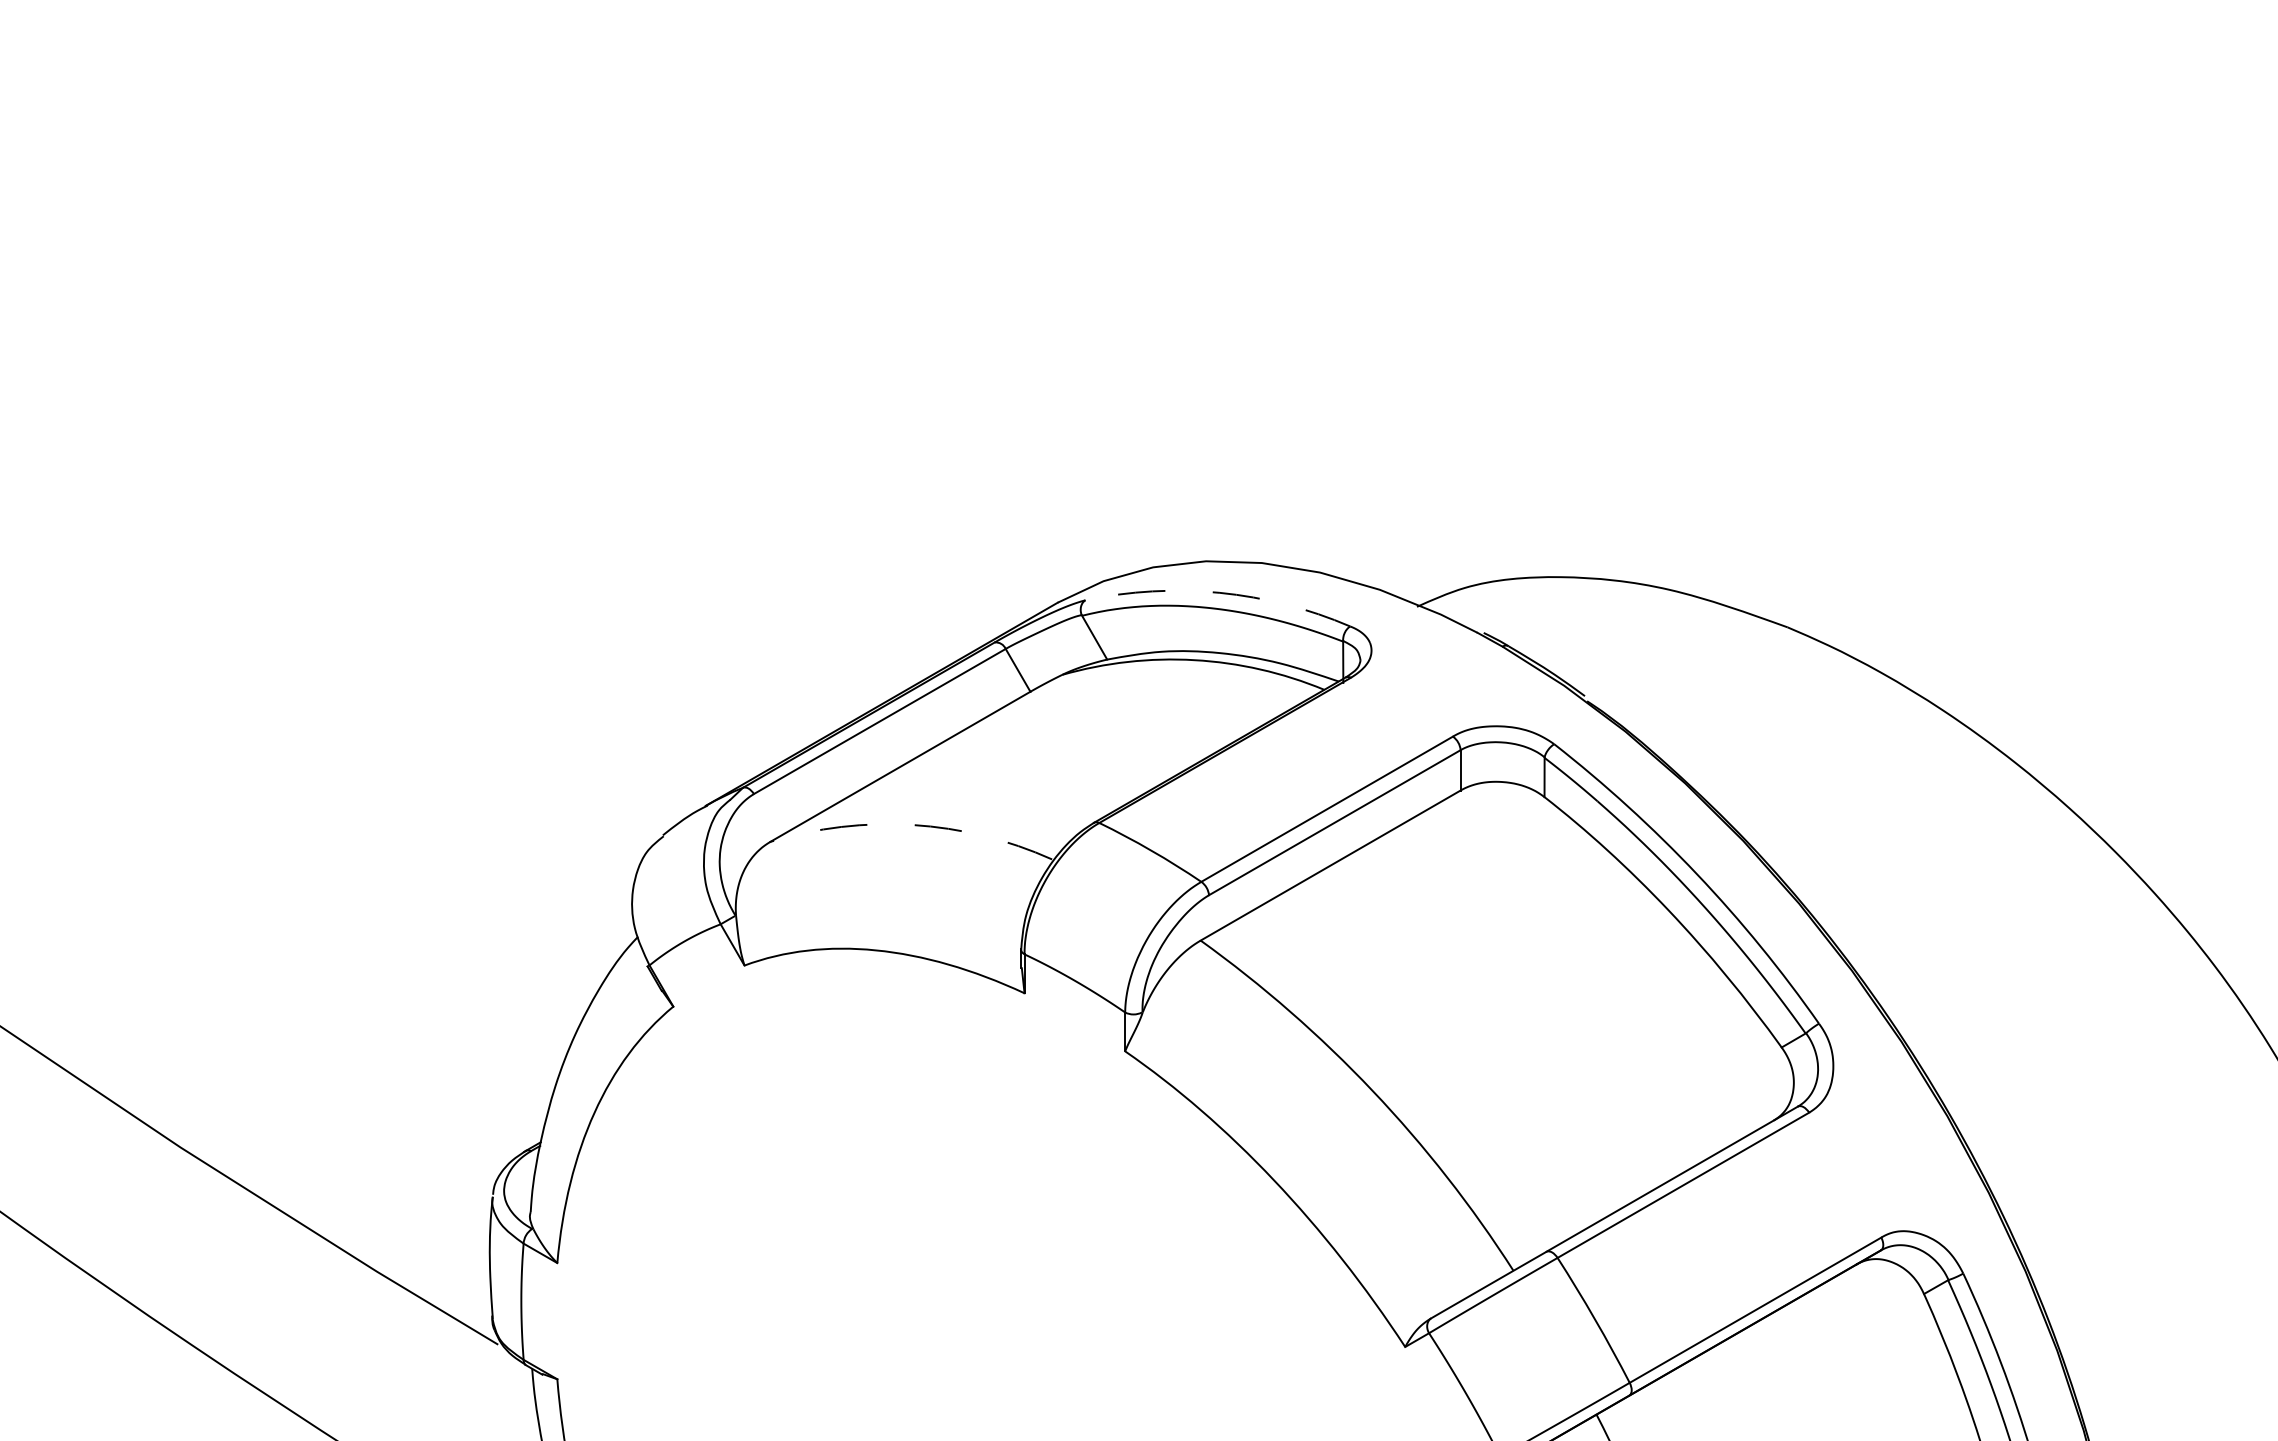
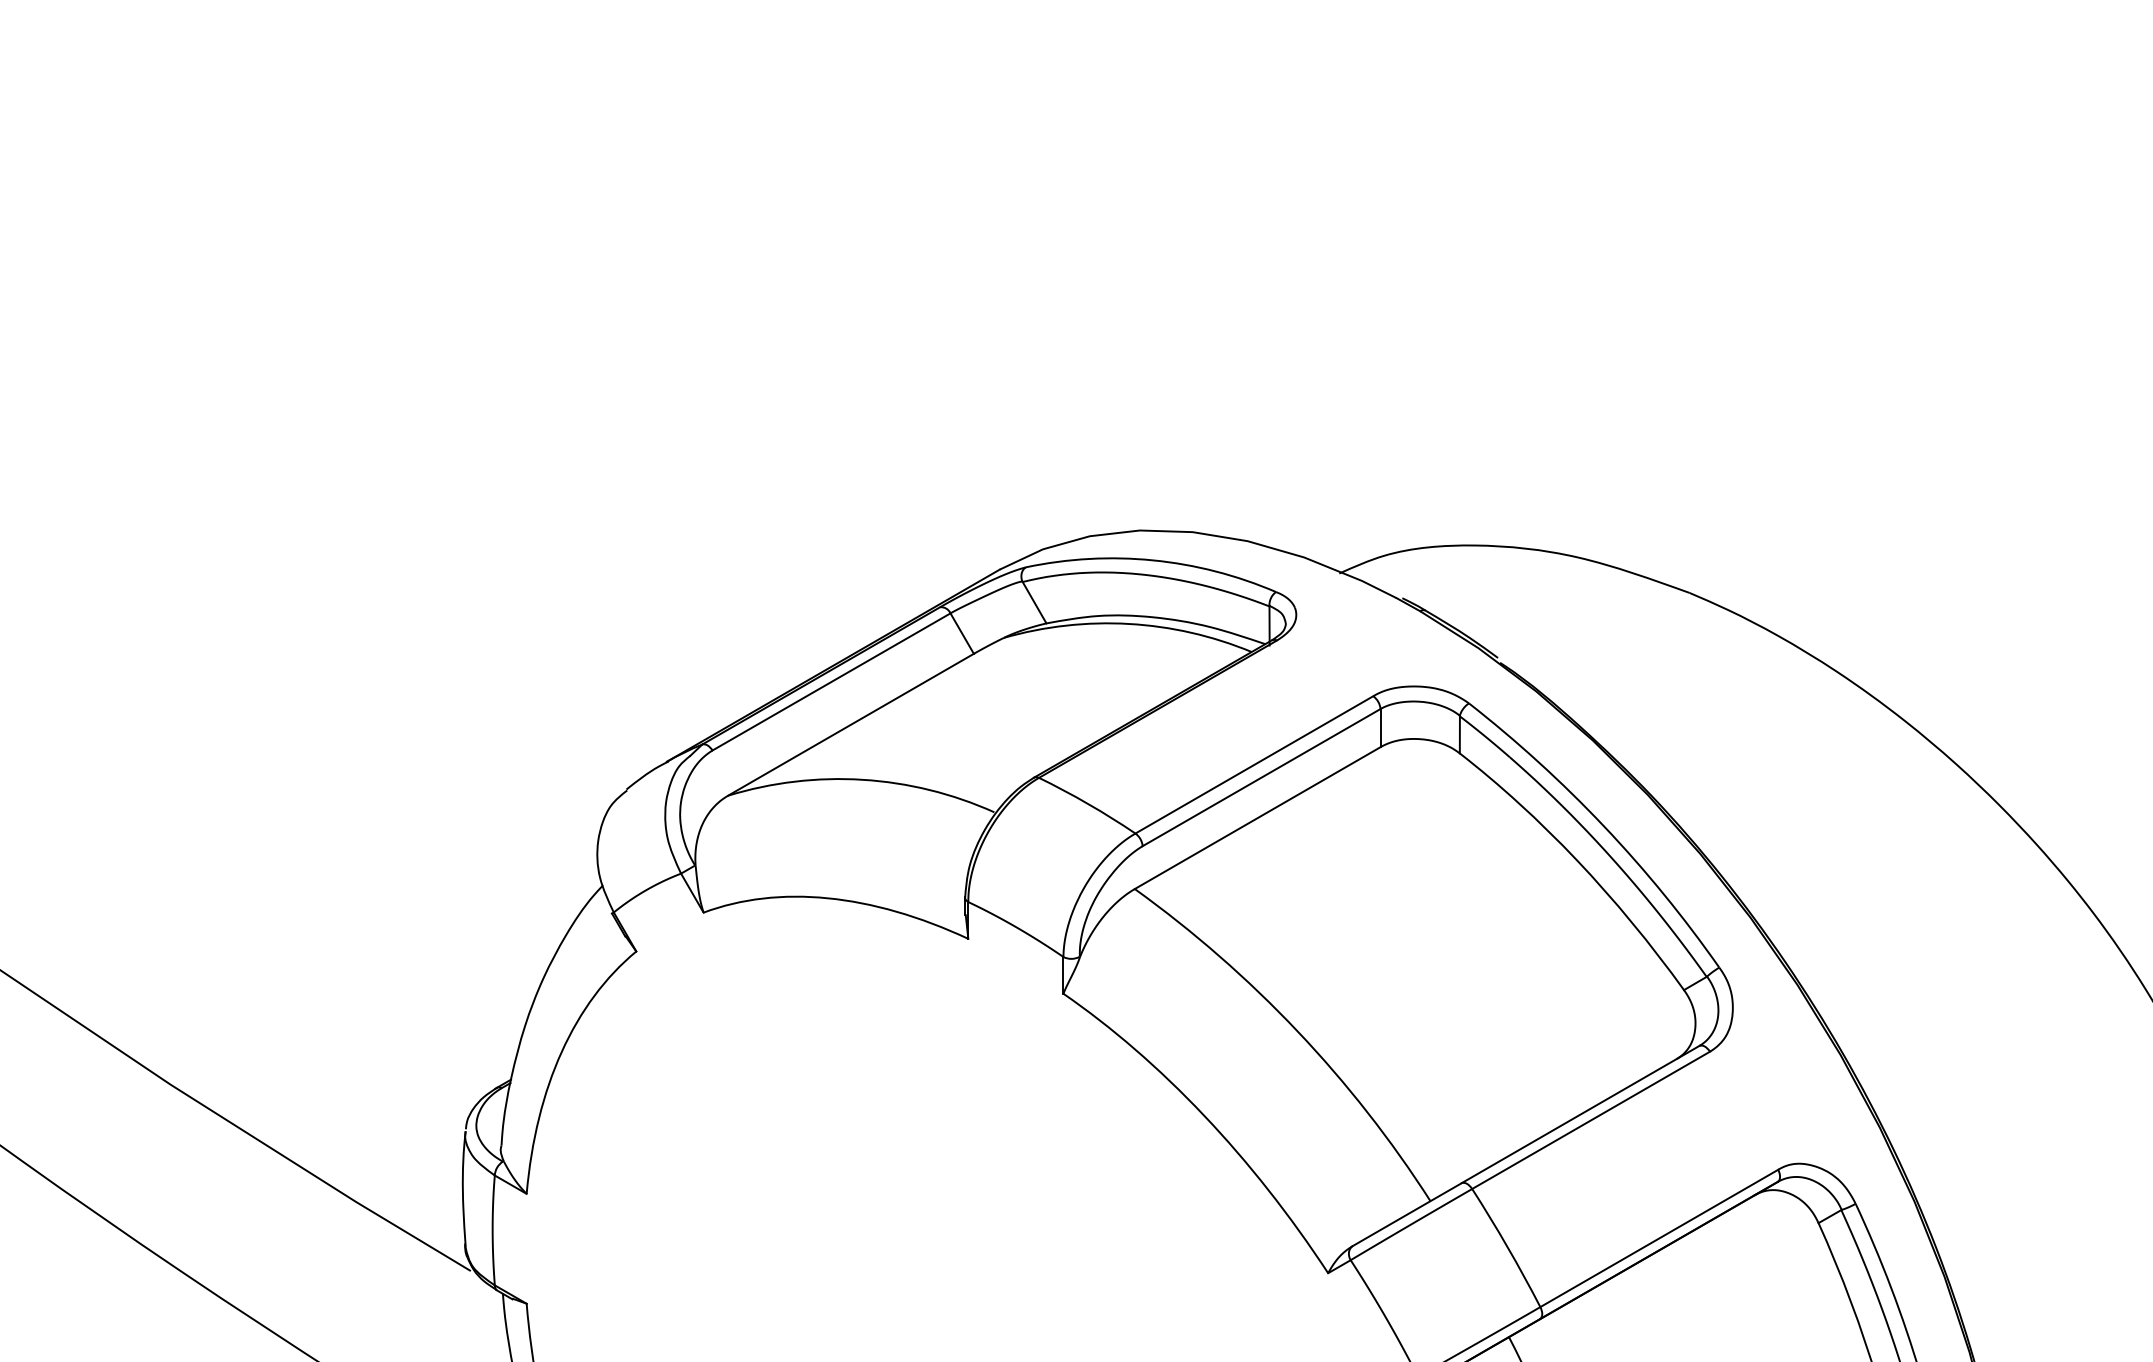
arc: (1220, 593) -> (1153, 560), dashed -> solid
arc: (912, 824) -> (862, 779), dashed -> solid

